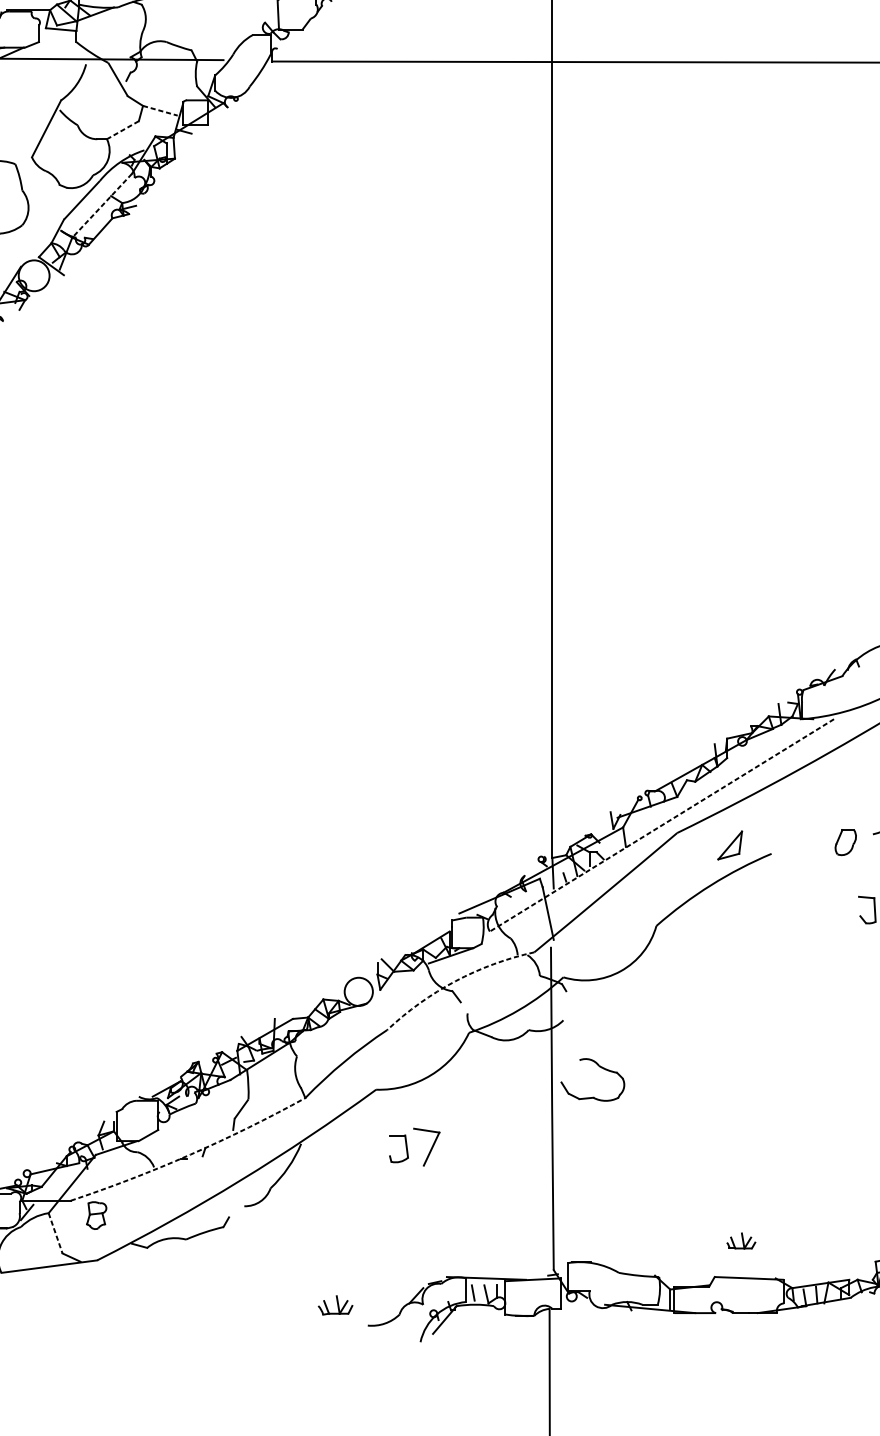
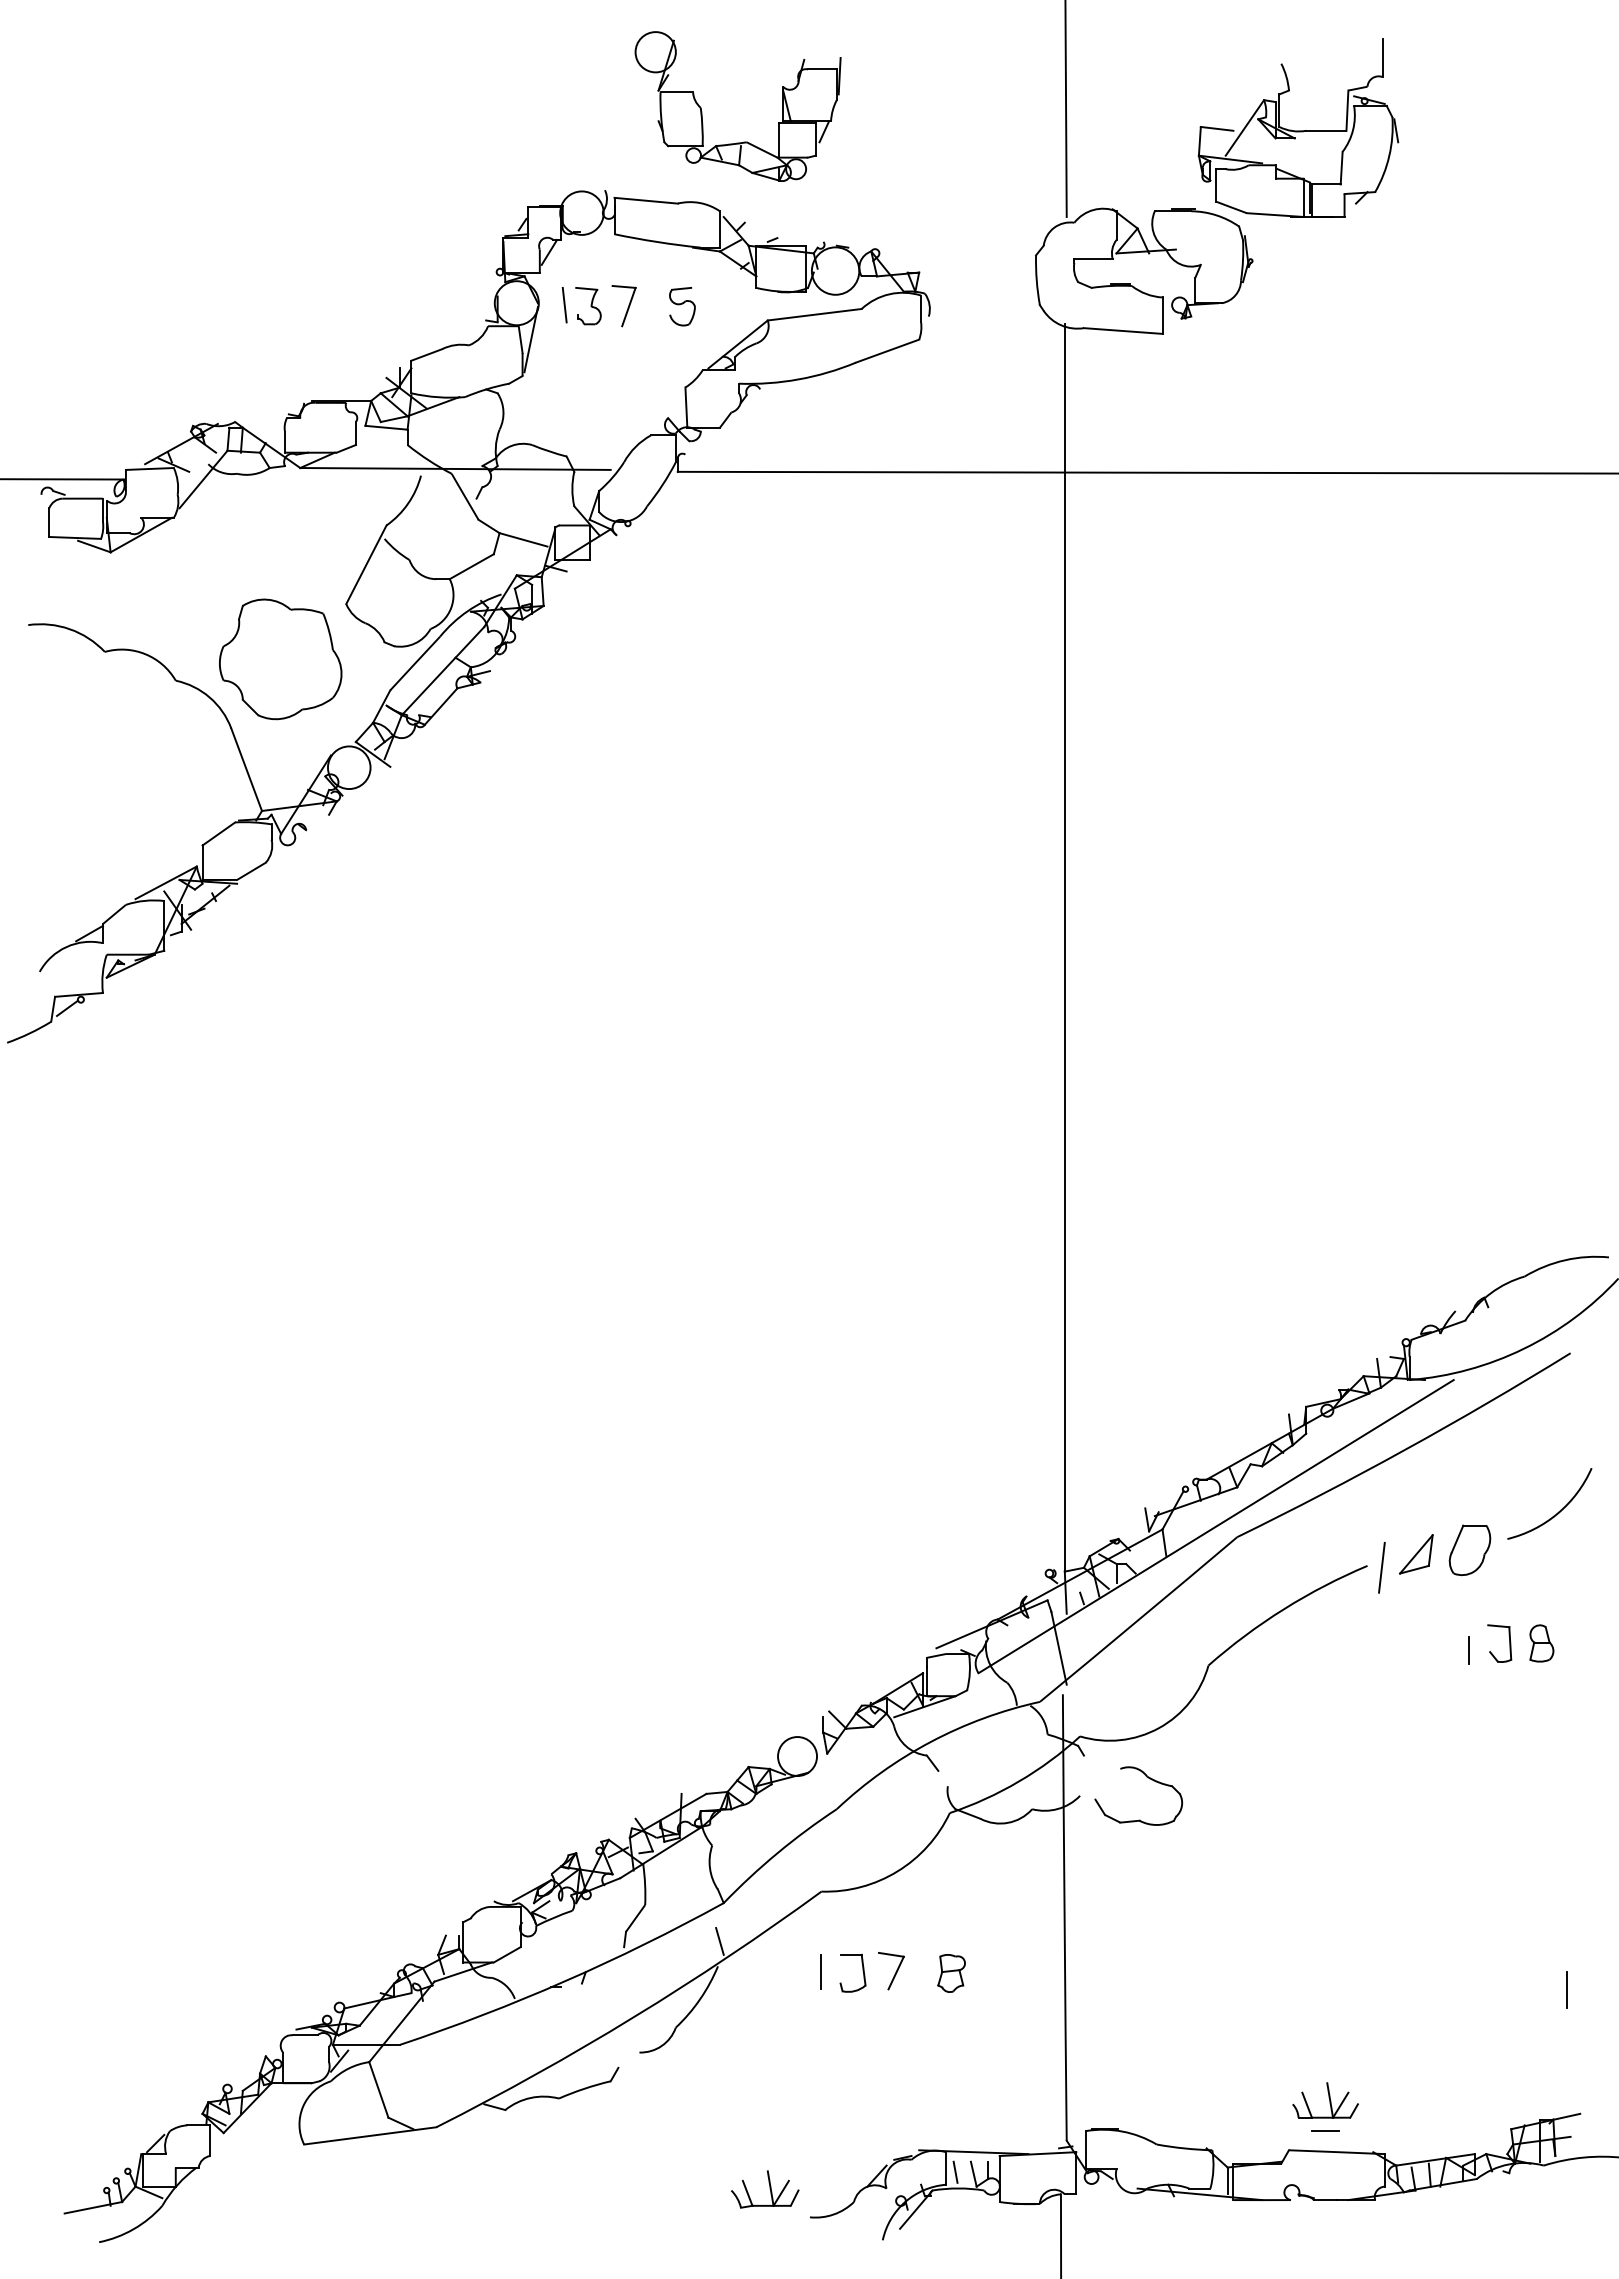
line: (160, 110) -> (523, 539), dashed -> solid
line: (122, 130) -> (471, 566), dashed -> solid
line: (101, 206) -> (442, 671), dashed -> solid
line: (661, 825) -> (1215, 1526), dashed -> solid
part: (845, 842) -> (1469, 1550), size x1.43
part: (730, 845) -> (1416, 1554), moved
line: (781, 854) -> (1381, 1567), added
line: (845, 914) -> (1469, 1649), added
arc: (455, 981) -> (931, 1741), dashed -> solid
part: (600, 1067) -> (1149, 1779), moved
line: (302, 1125) -> (719, 1941), added
line: (375, 1147) -> (820, 1971), added
part: (426, 1147) -> (891, 1971), size x0.71
arc: (190, 1154) -> (565, 1981), dashed -> solid
part: (96, 1215) -> (951, 1973), moved
line: (56, 1233) -> (379, 2090), dashed -> solid
part: (741, 1240) -> (1325, 2100), size x1.67
line: (741, 1262) -> (1325, 2130), added
part: (335, 1305) -> (765, 2189), size x1.43

